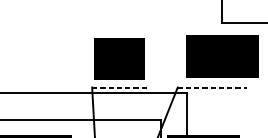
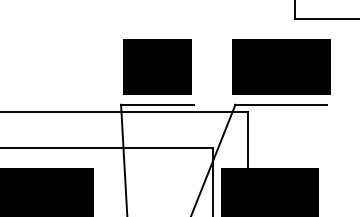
text: (222, 55) -> (281, 66), moved
line: (119, 87) -> (157, 104), dashed -> solid
line: (212, 87) -> (281, 104), dashed -> solid

